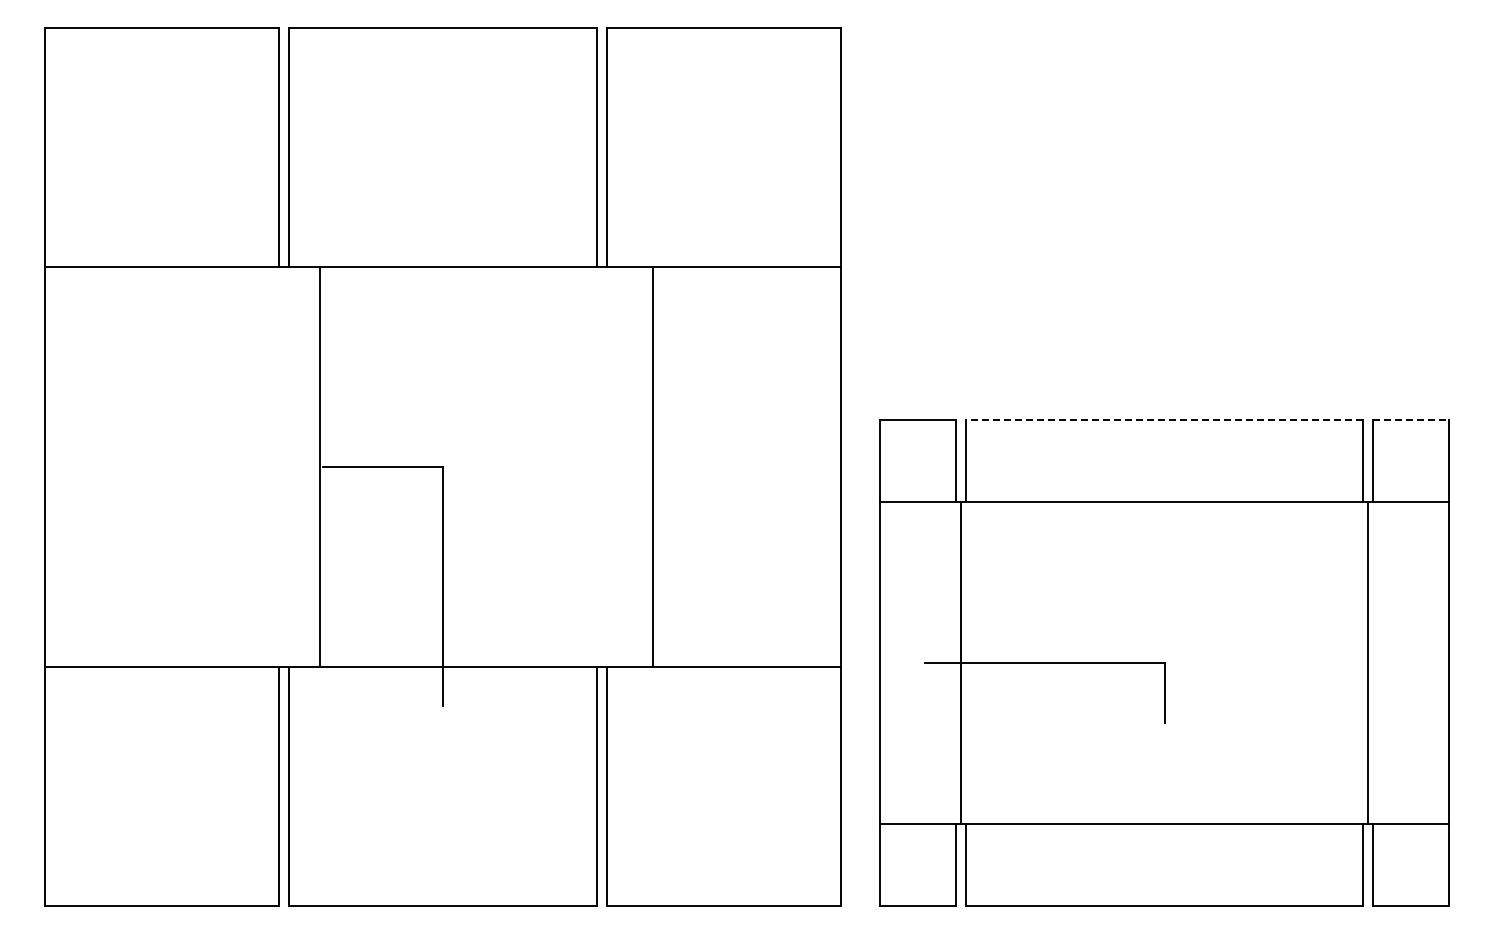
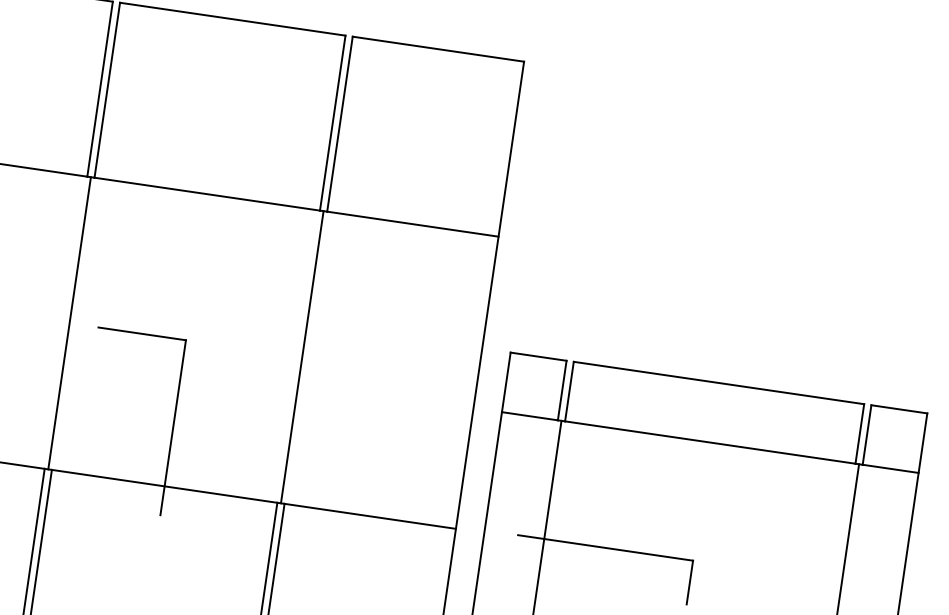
line: (1163, 420) -> (718, 383), dashed -> solid
line: (1411, 420) -> (899, 409), dashed -> solid
line: (319, 466) -> (69, 322), moved
line: (652, 466) -> (302, 356), moved

